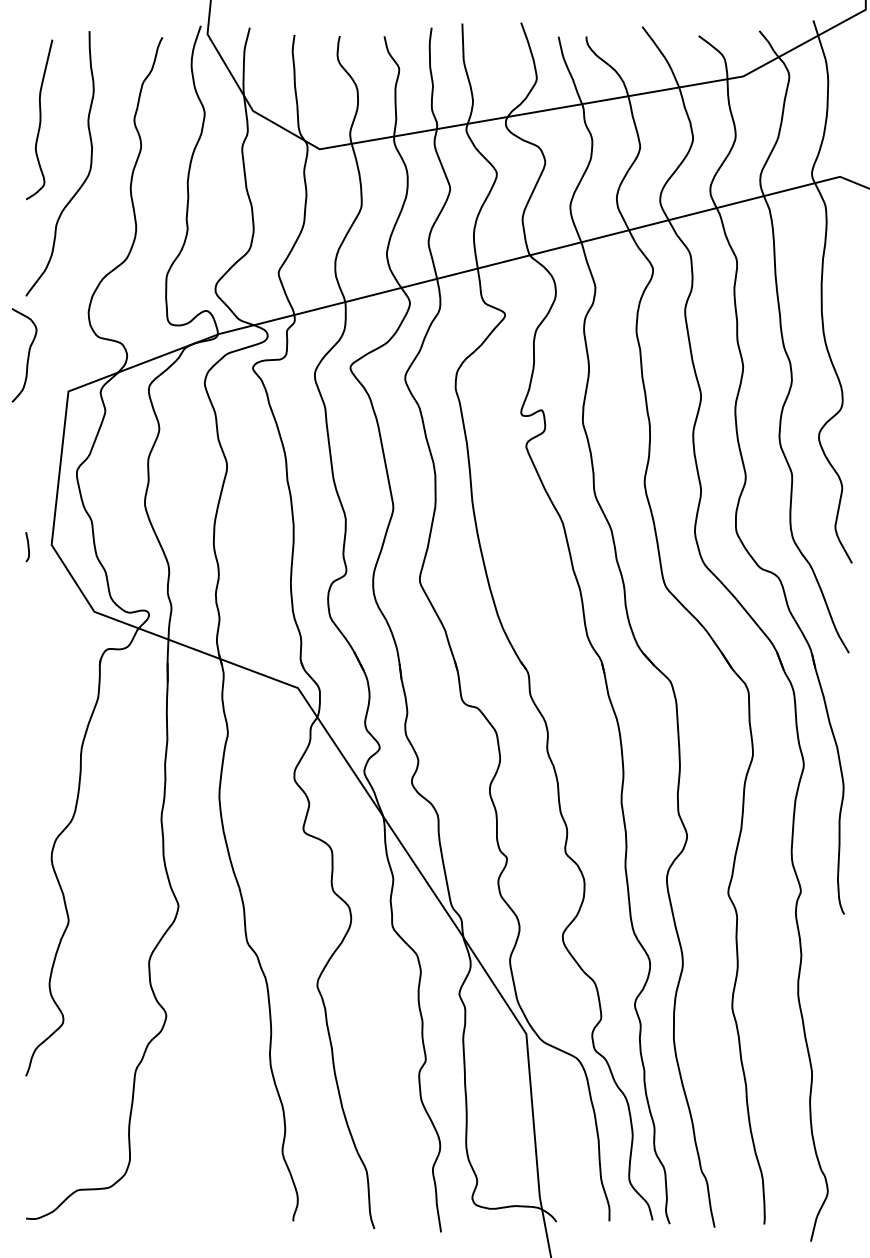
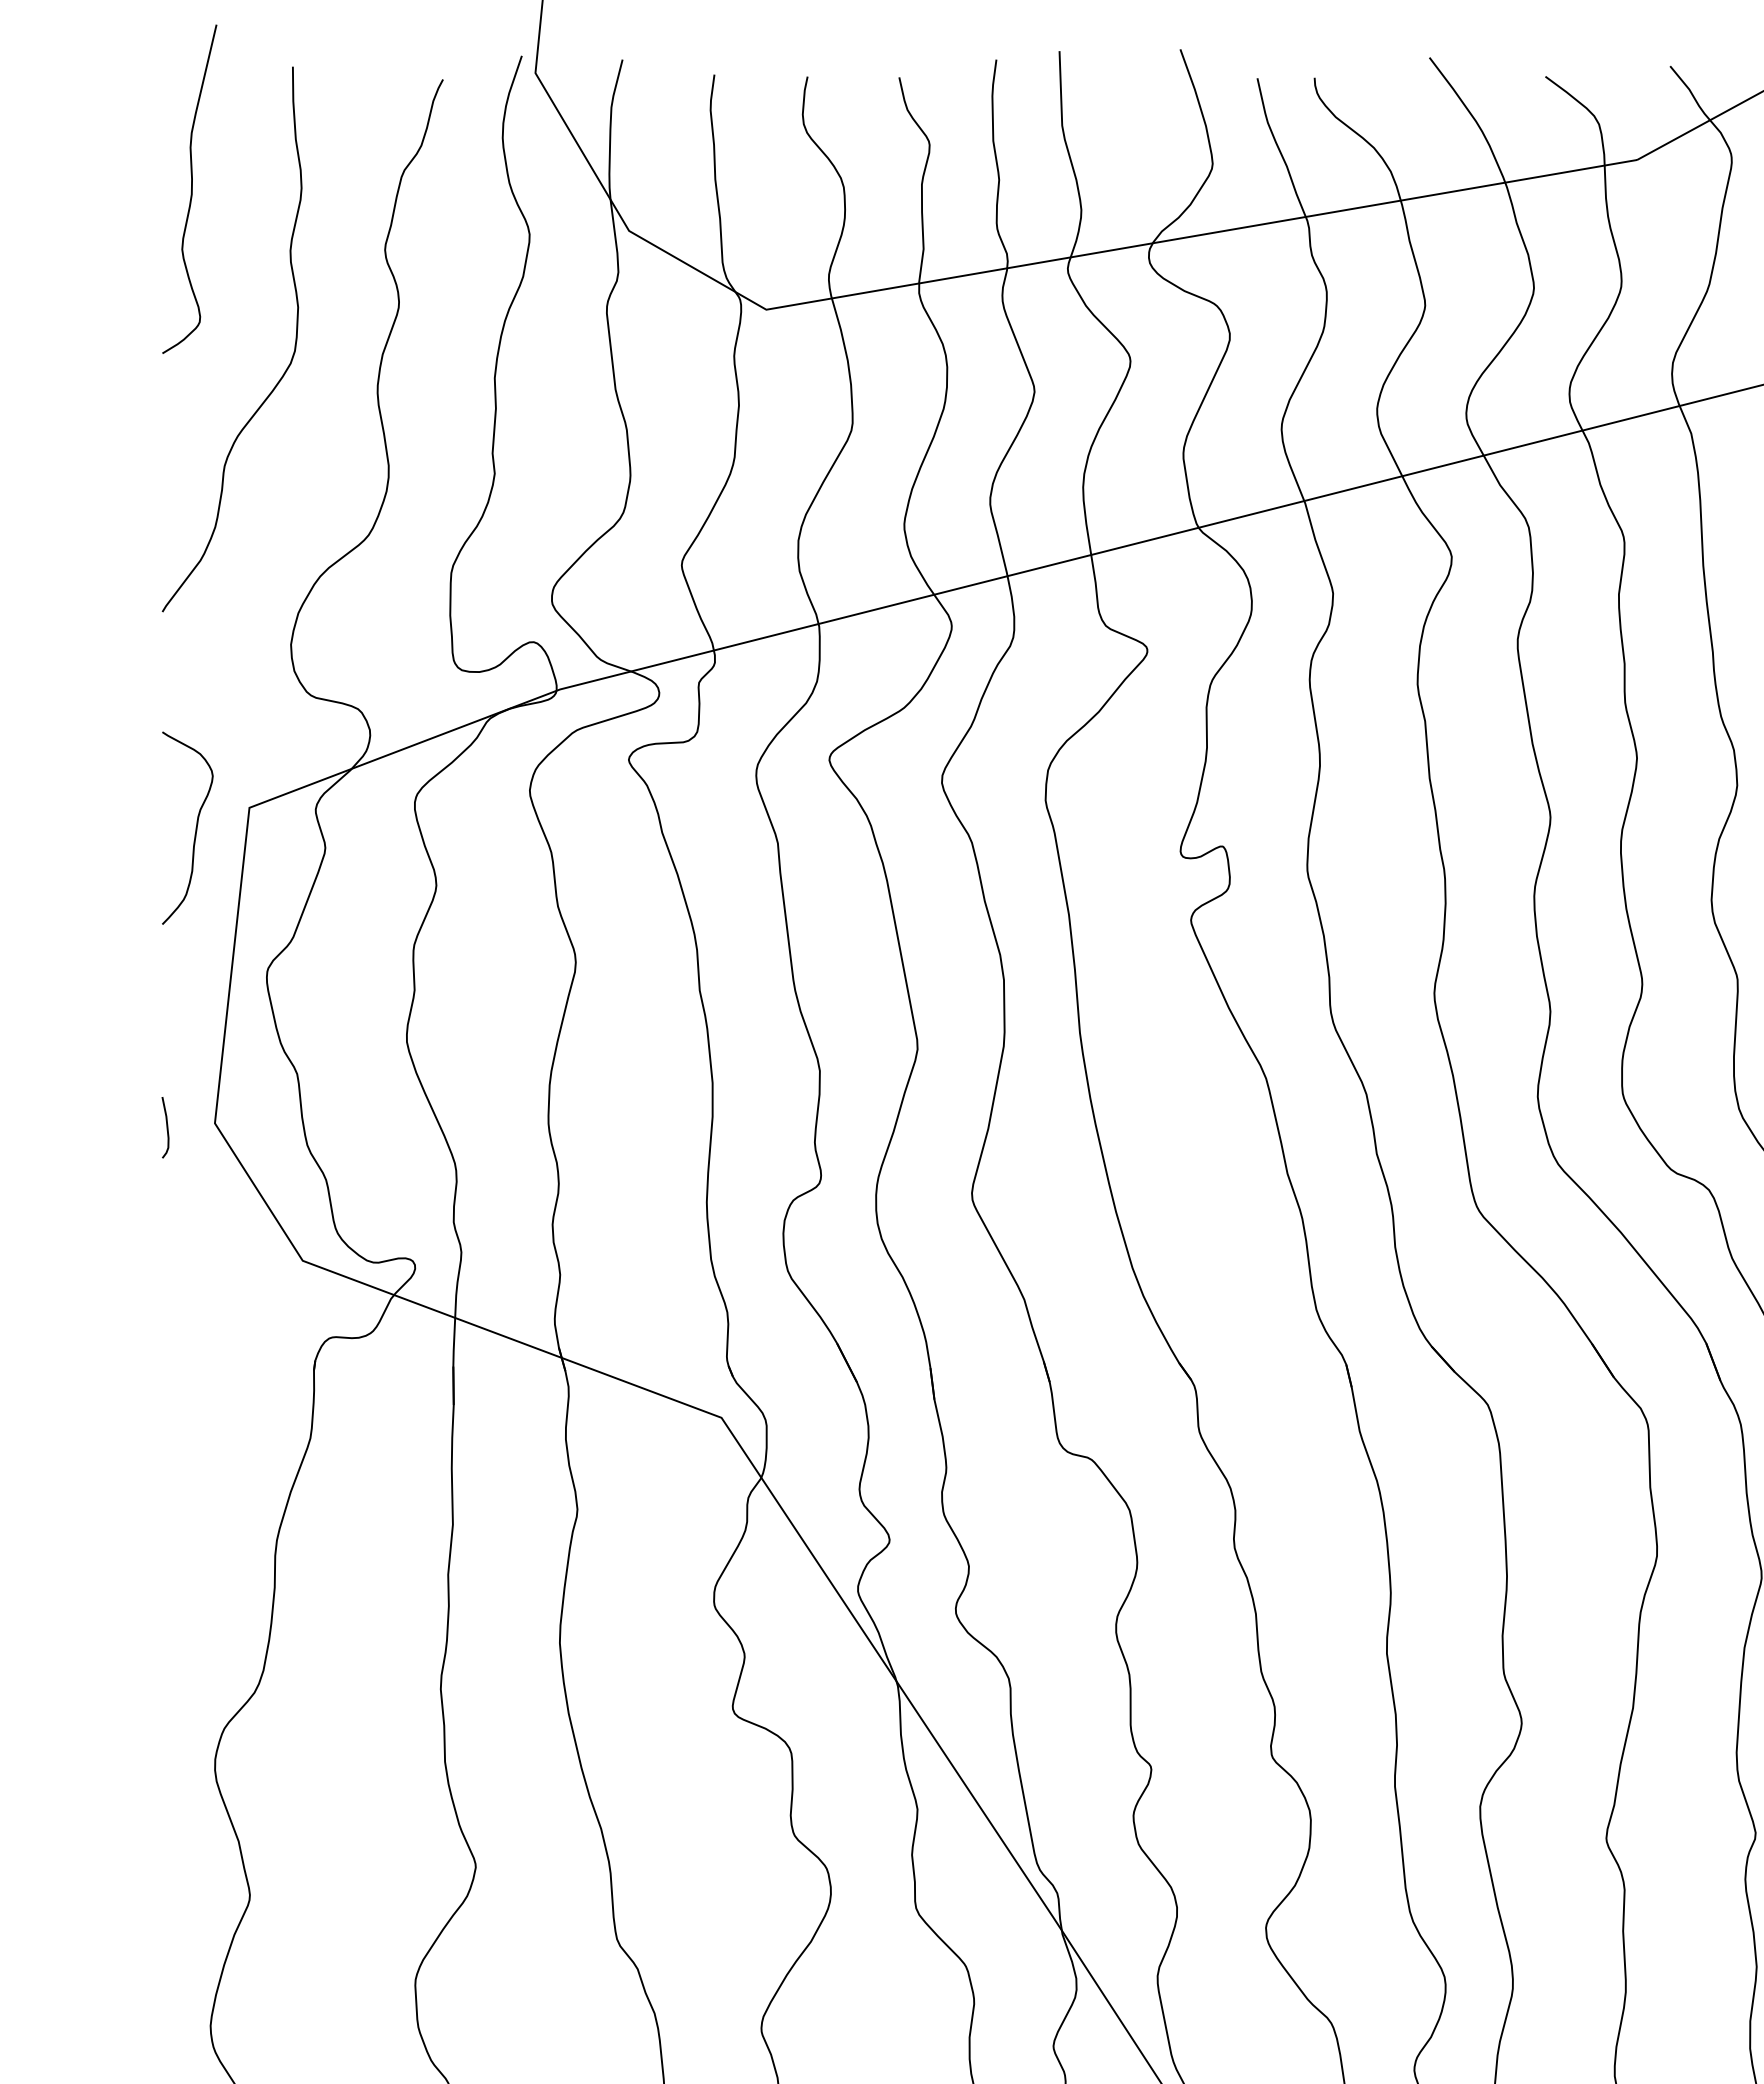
curve: (39, 119) -> (189, 188), moved
curve: (27, 355) -> (194, 828), moved

